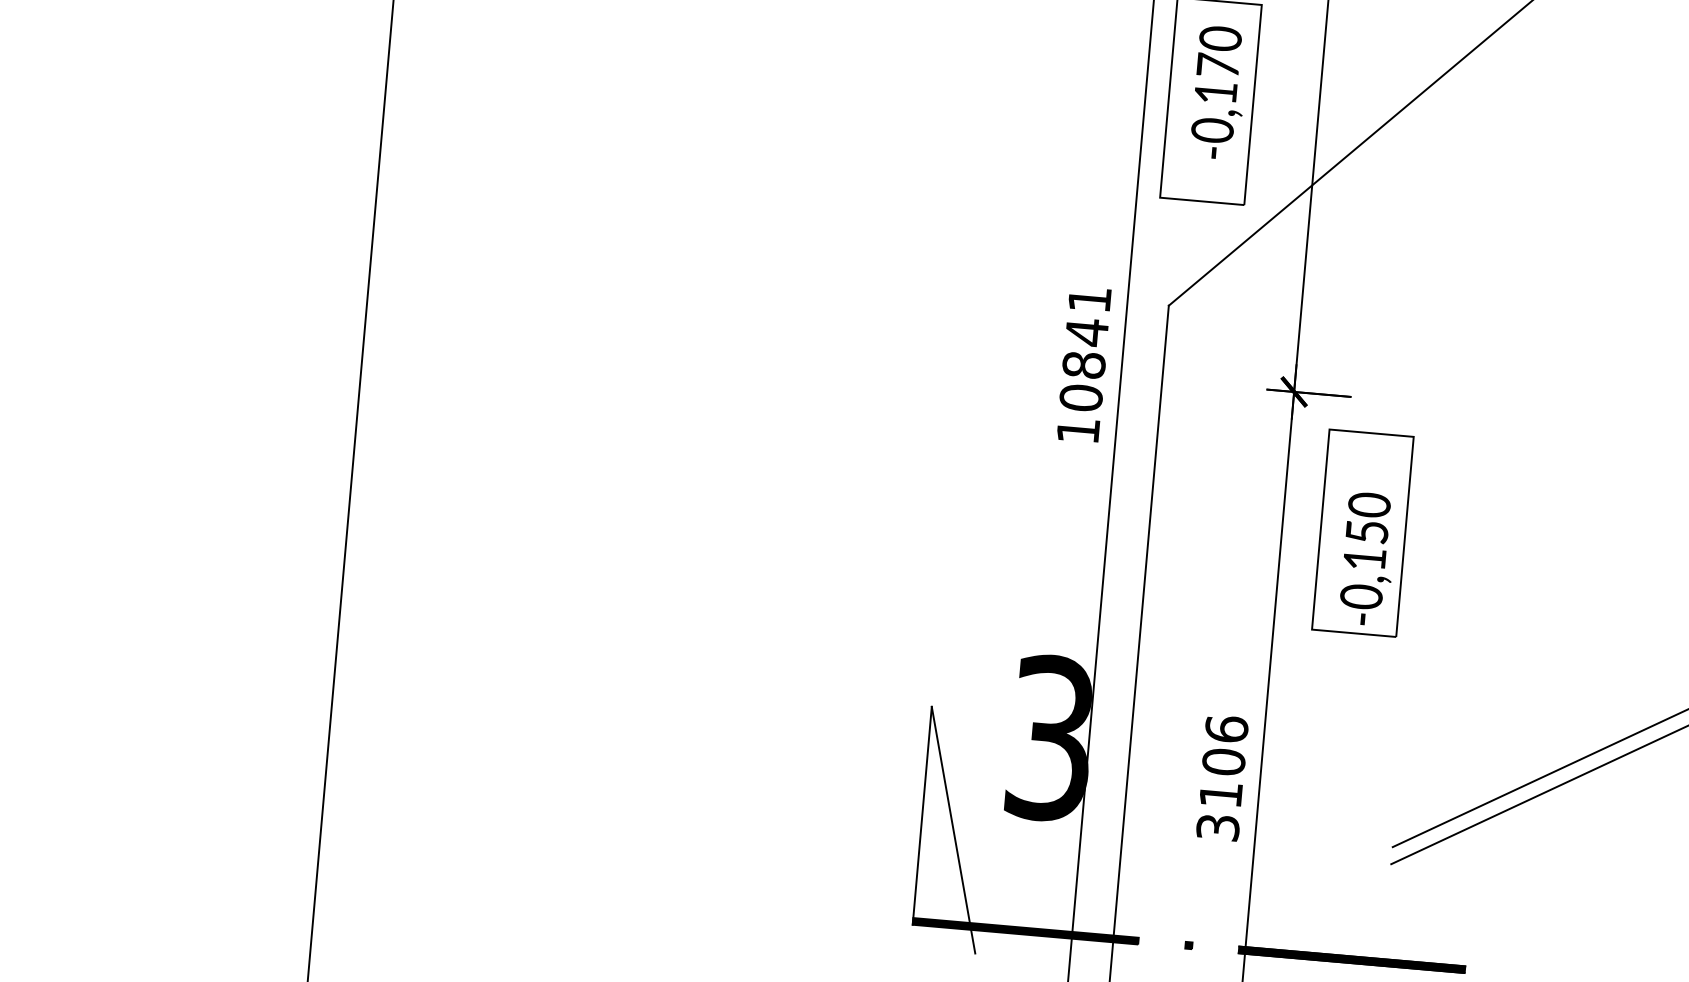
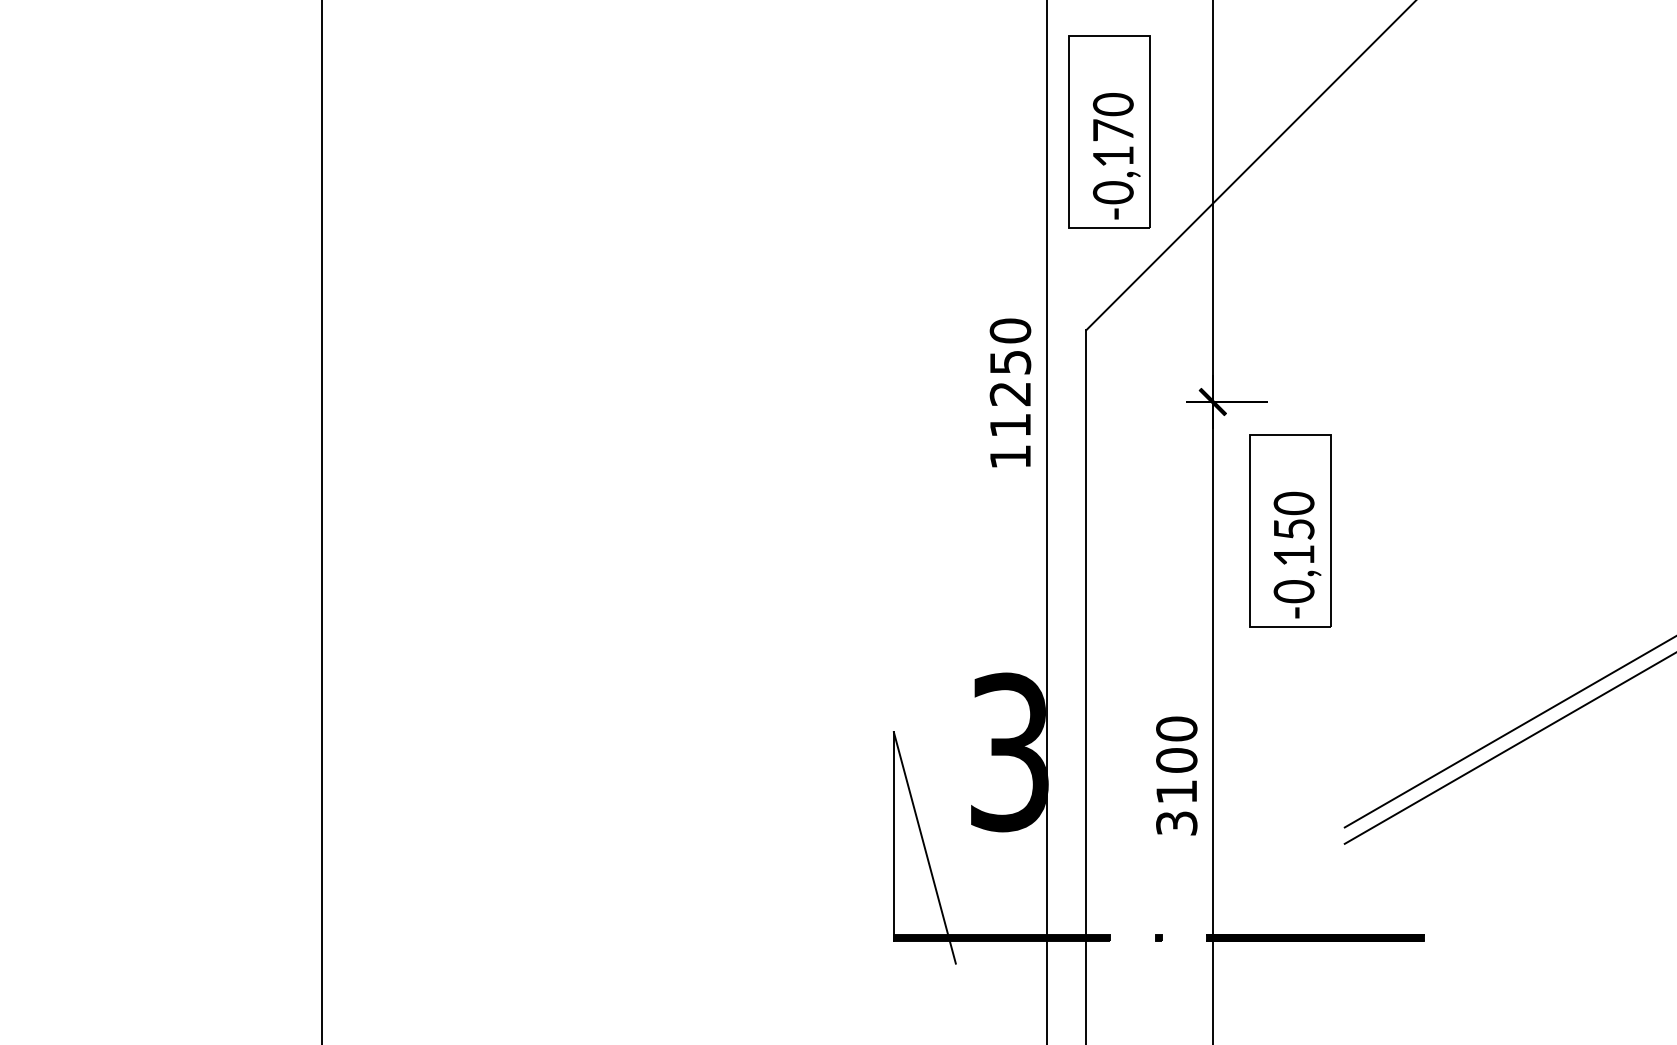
text: (1219, 93) -> (1116, 156), moved
text: (1085, 347) -> (1010, 377), 10841 -> 11250
text: (1226, 728) -> (1176, 728), 3106 -> 3100

